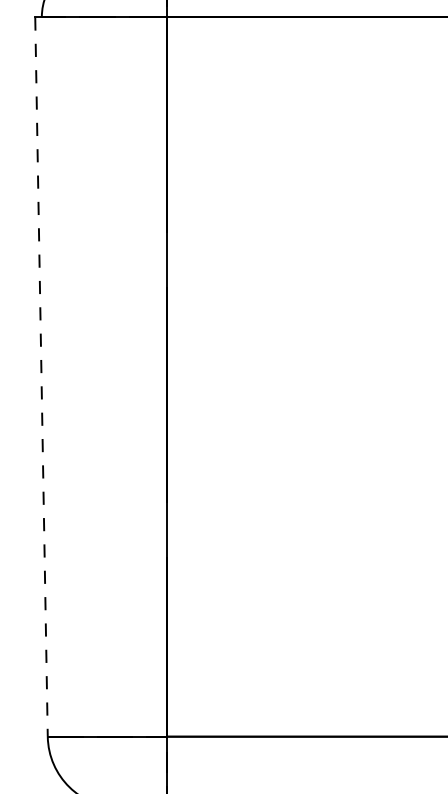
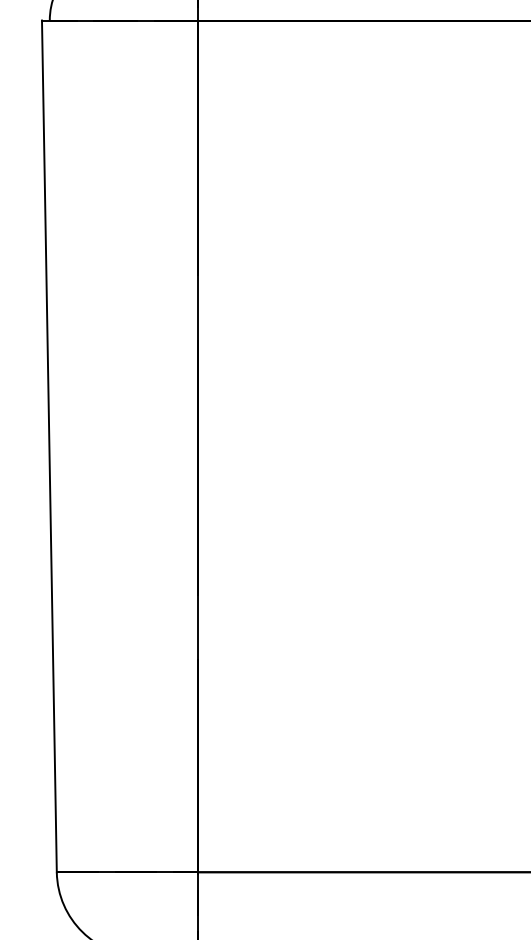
line: (41, 377) -> (49, 446), dashed -> solid

